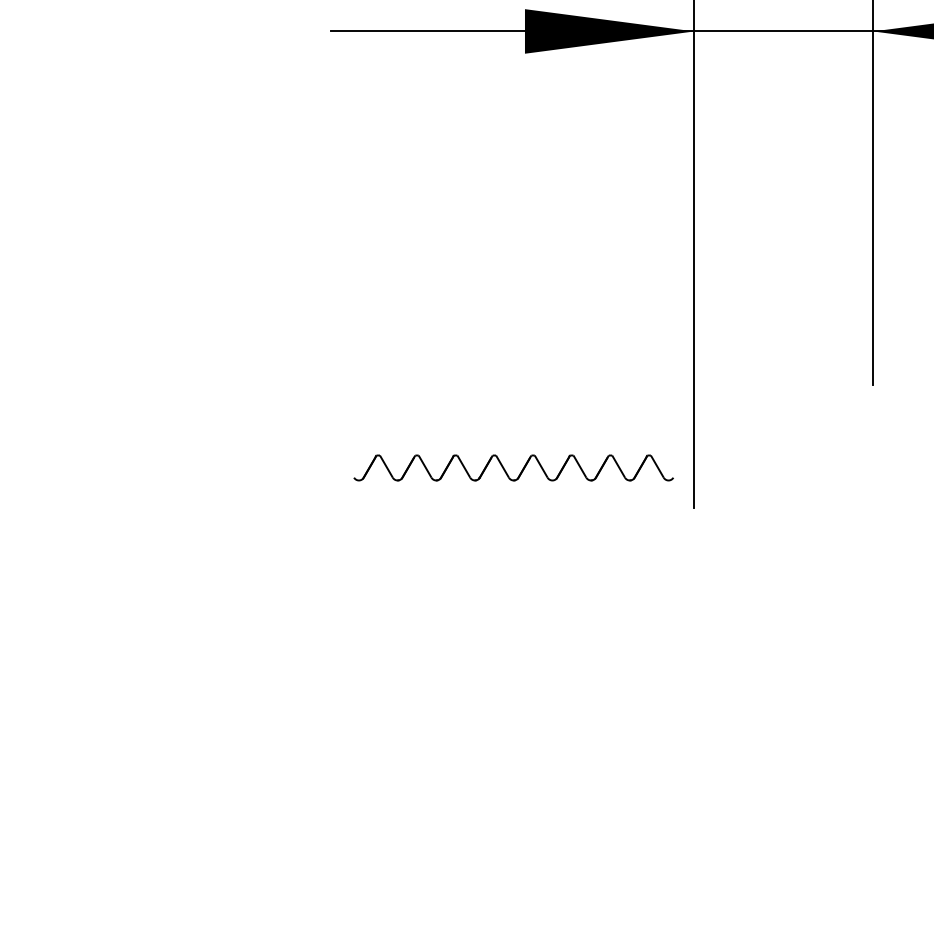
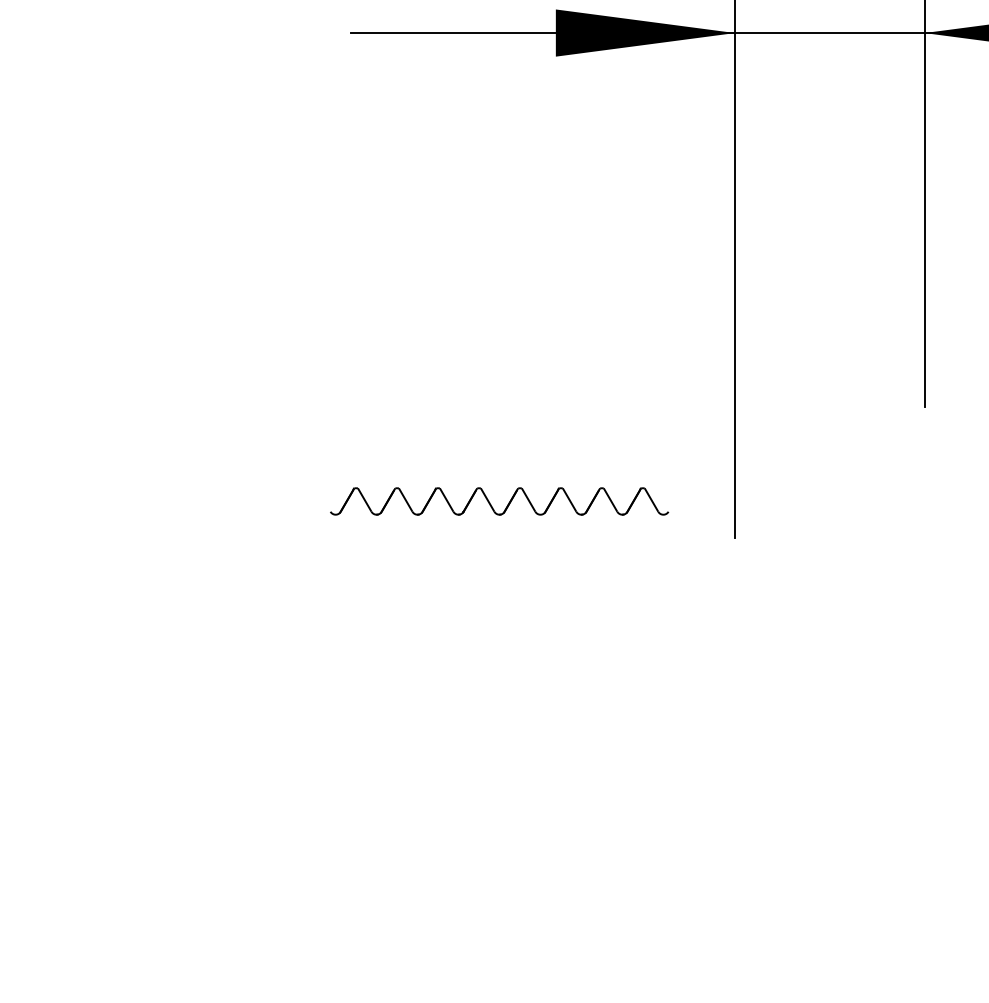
part: (506, 471) -> (491, 505), moved

